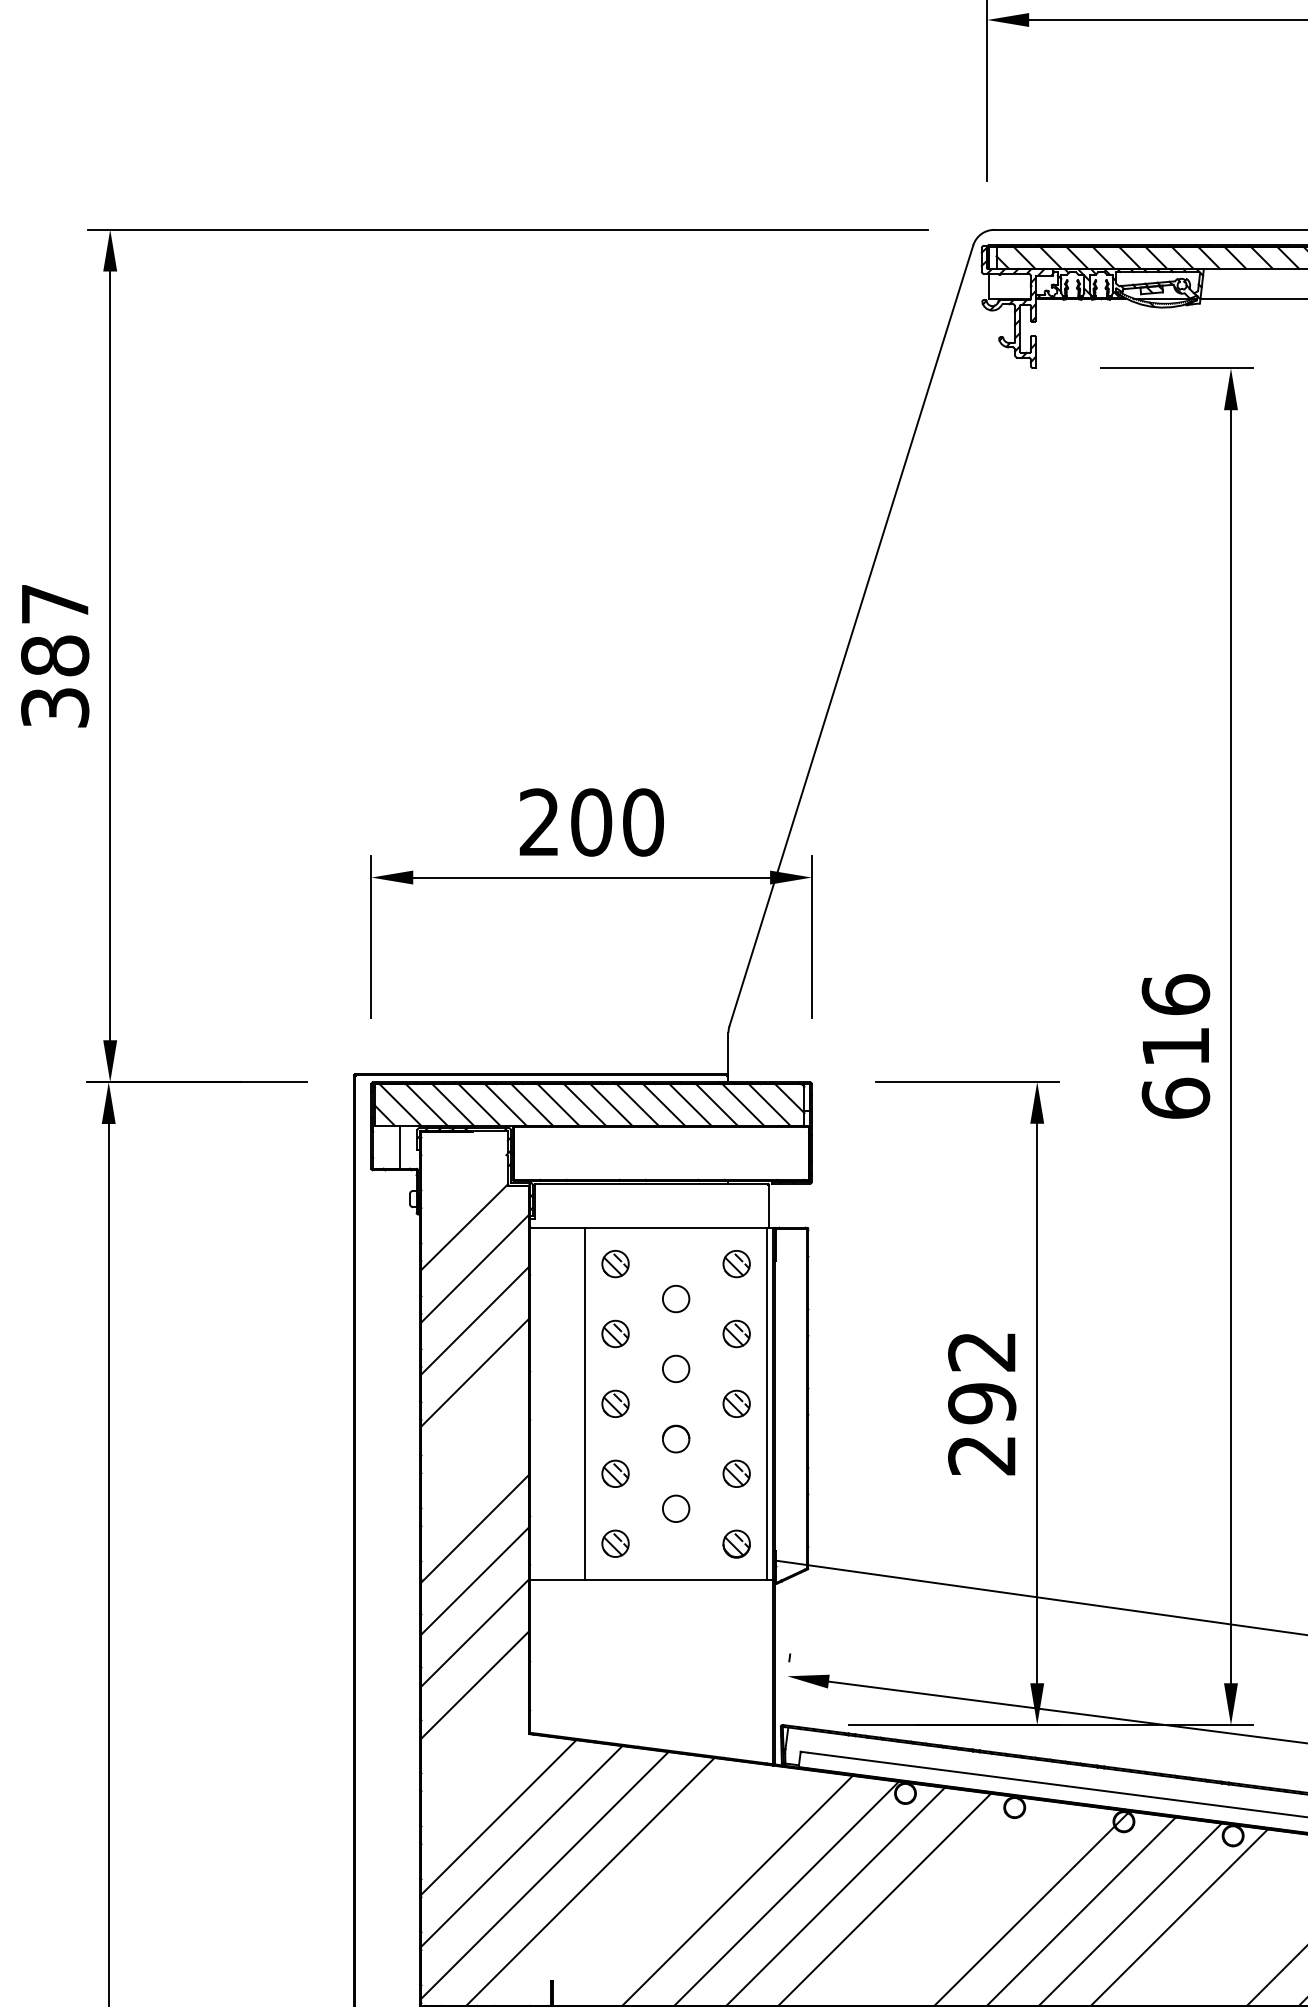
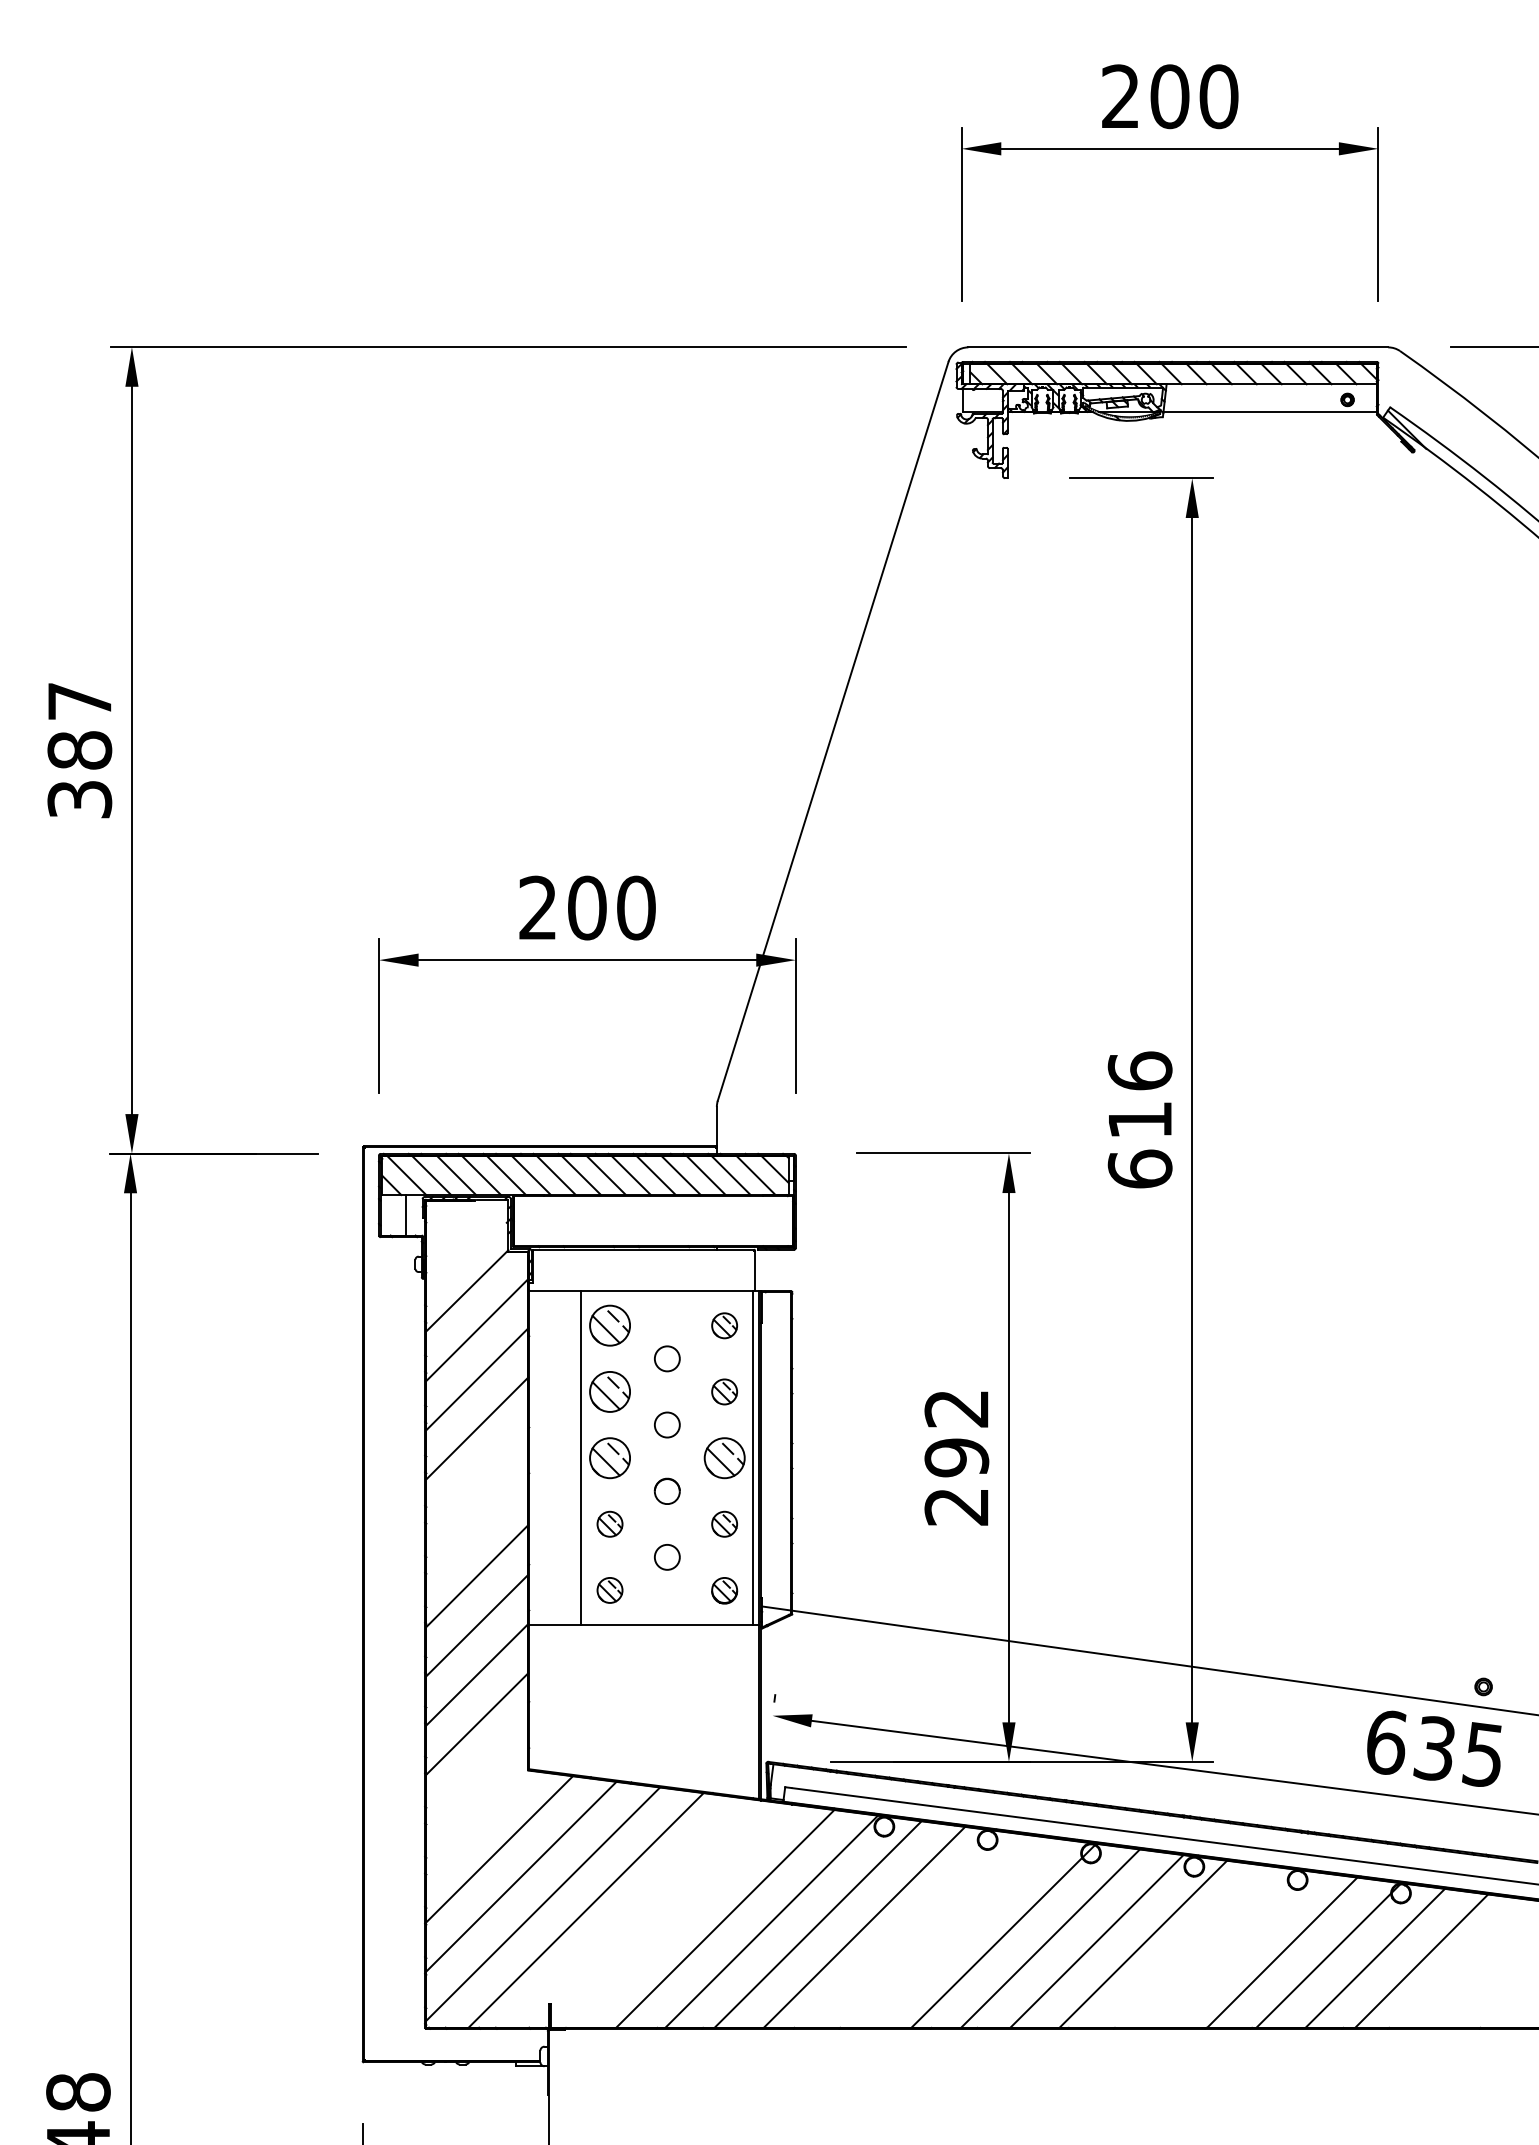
part: (614, 1263) -> (609, 1325), size x1.6
part: (614, 1333) -> (609, 1391), size x1.6
part: (614, 1403) -> (609, 1457), size x1.6
part: (736, 1403) -> (724, 1457), size x1.6

